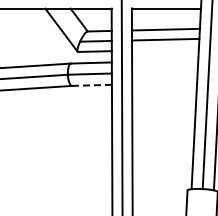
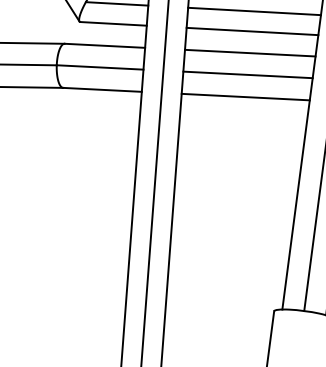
line: (165, 49) -> (252, 30), added
line: (165, 60) -> (250, 52), added
line: (164, 71) -> (247, 73), added
line: (164, 83) -> (245, 97), added
line: (92, 85) -> (103, 90), dashed -> solid

